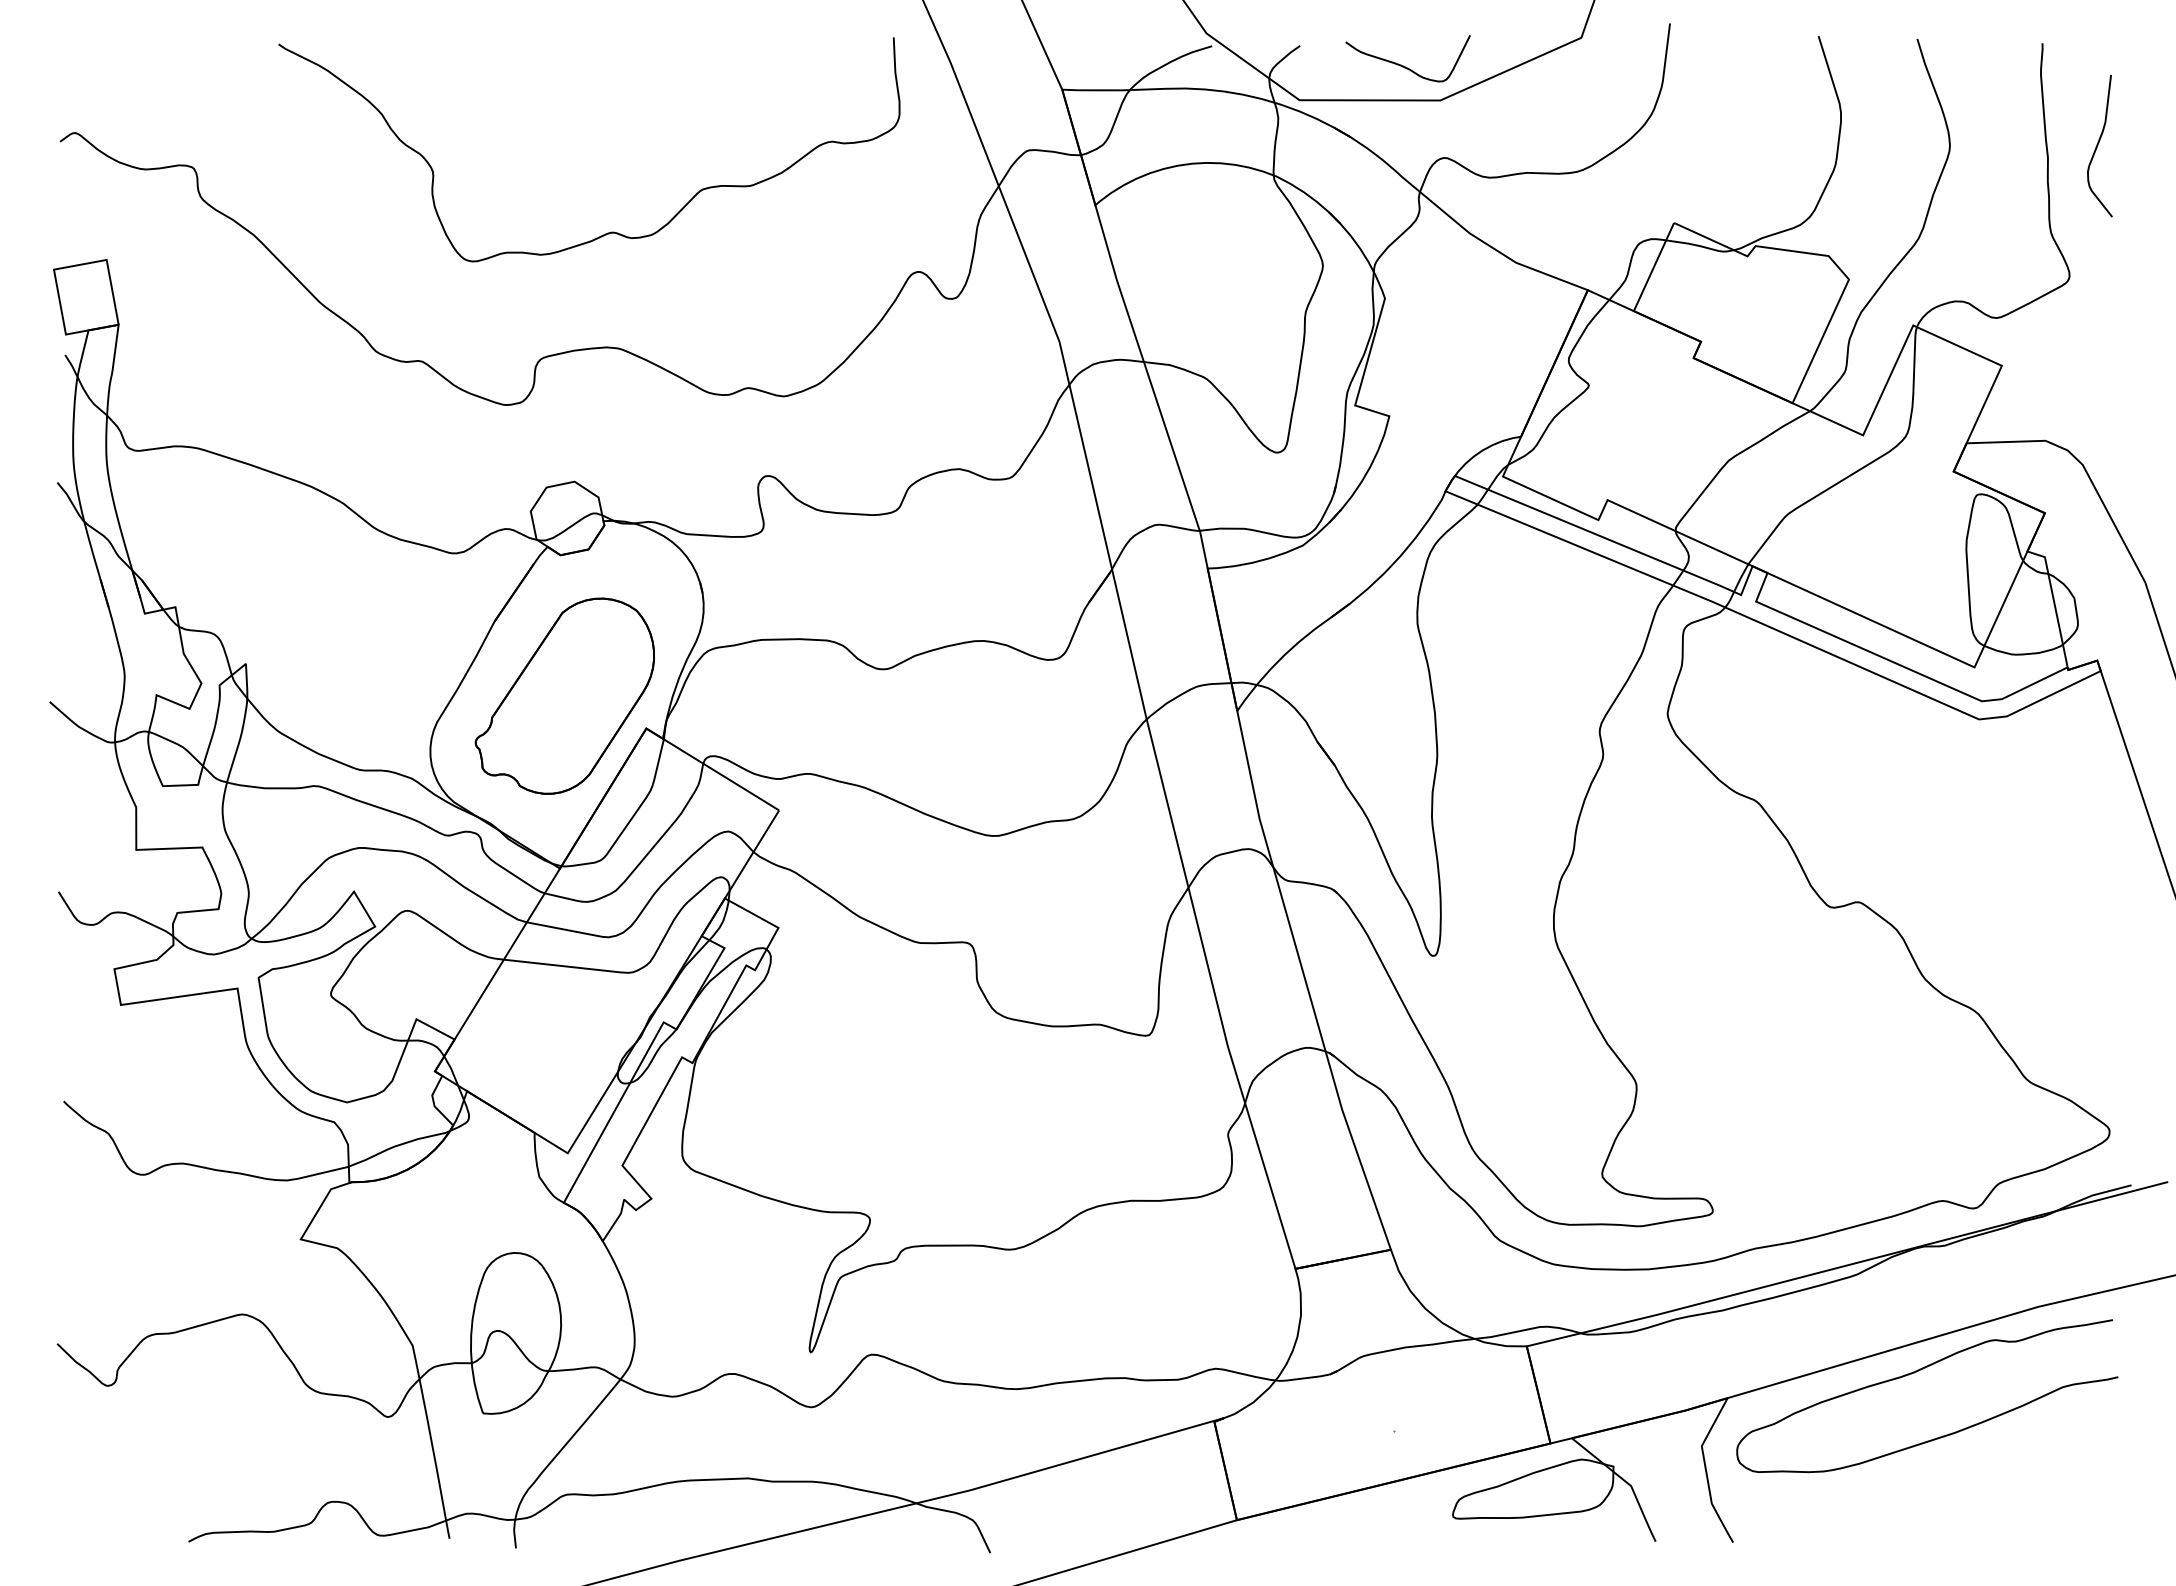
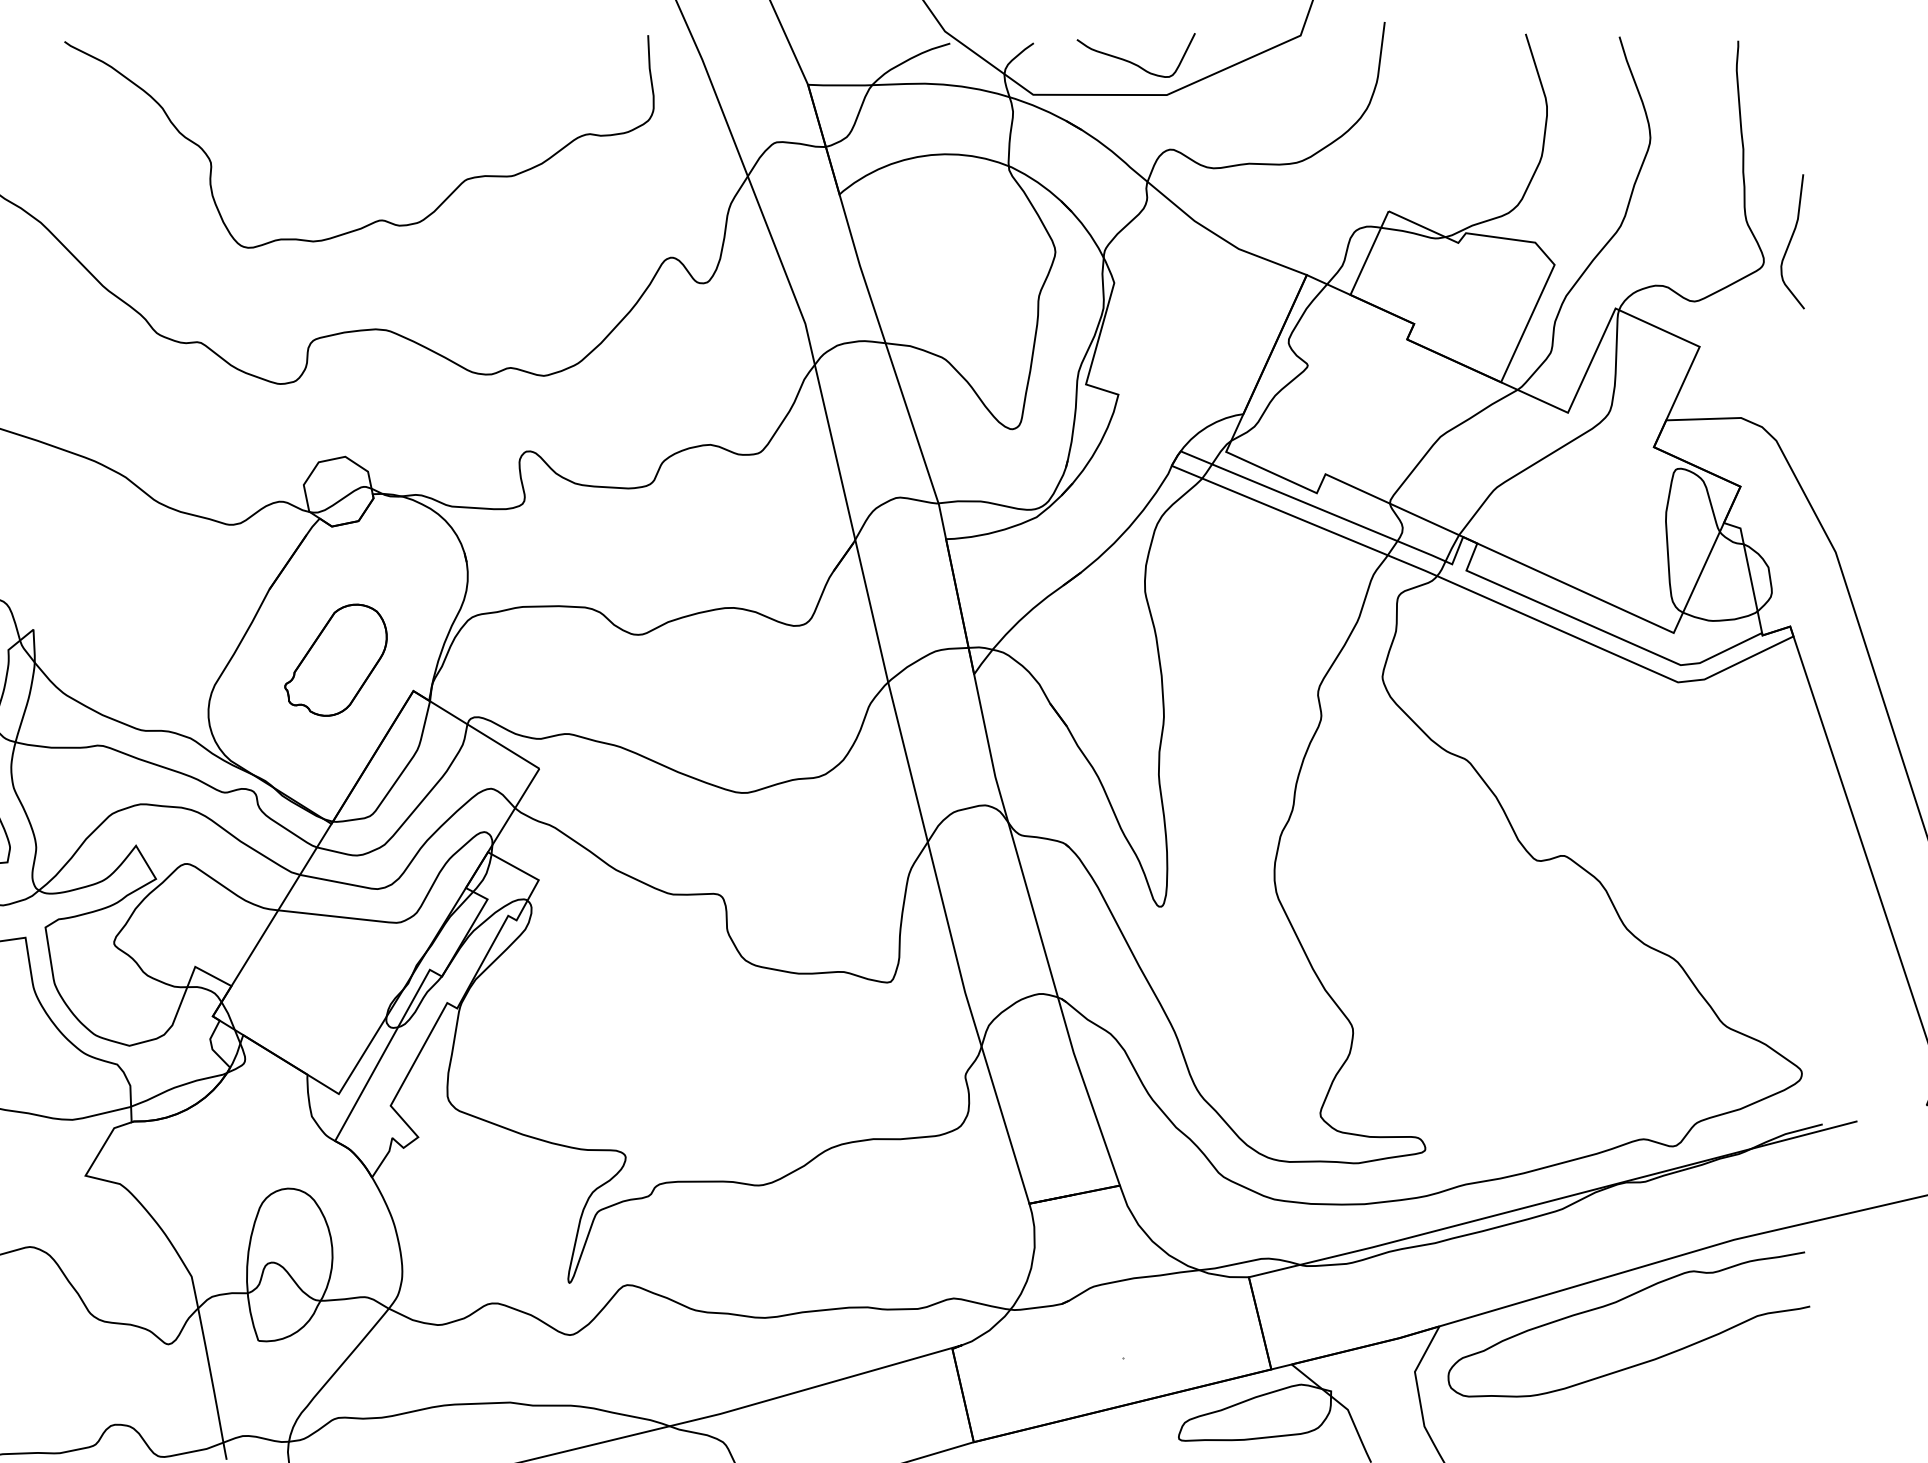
curve: (2098, 145) -> (1791, 241), moved
part: (564, 695) -> (335, 659), size x0.6

